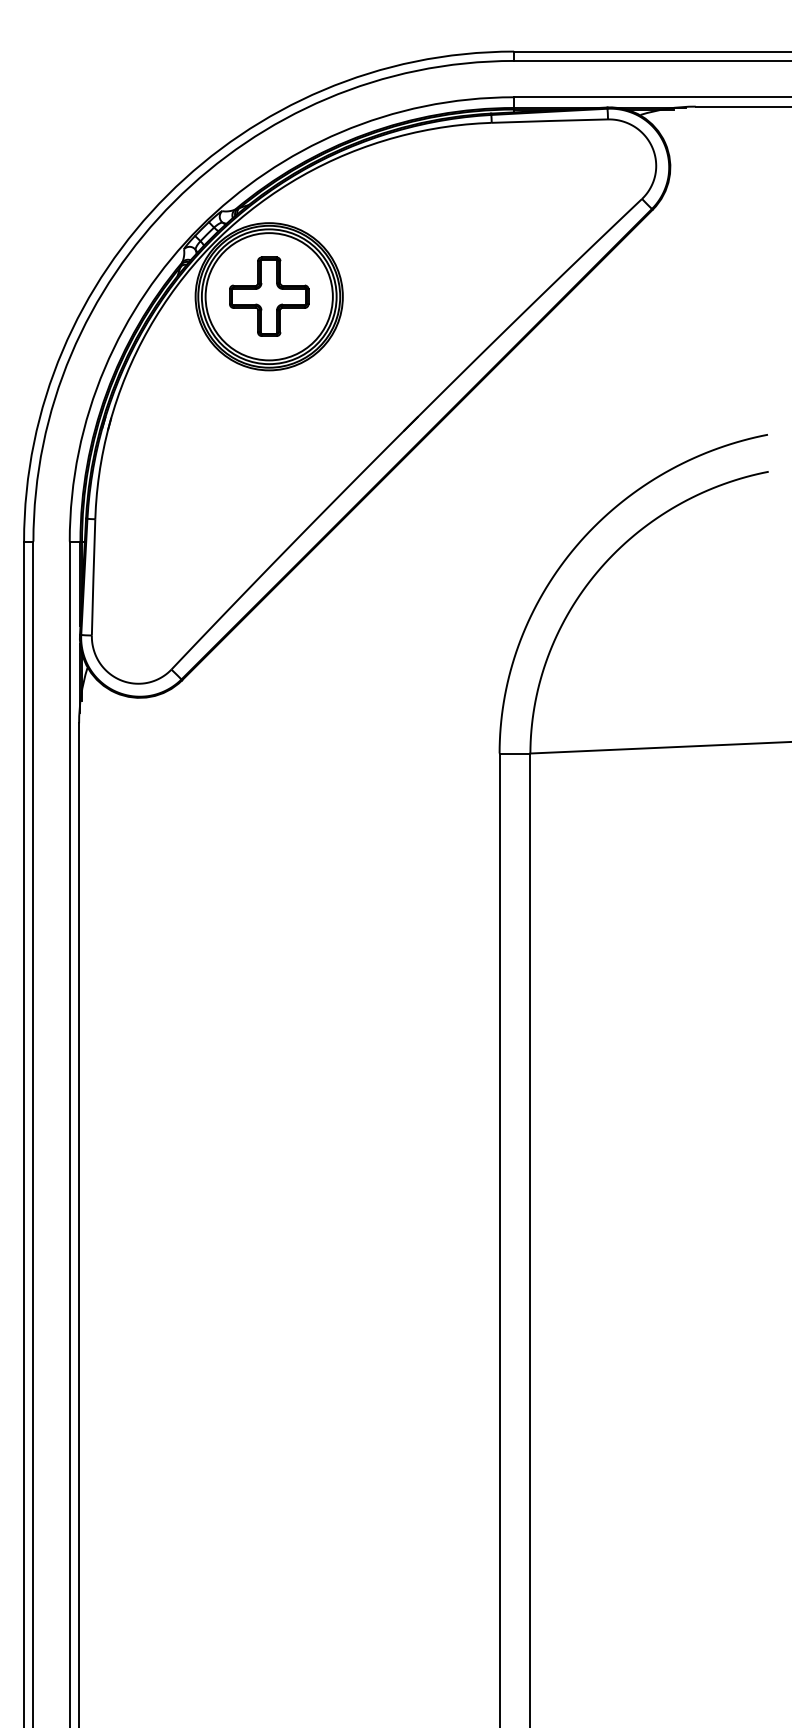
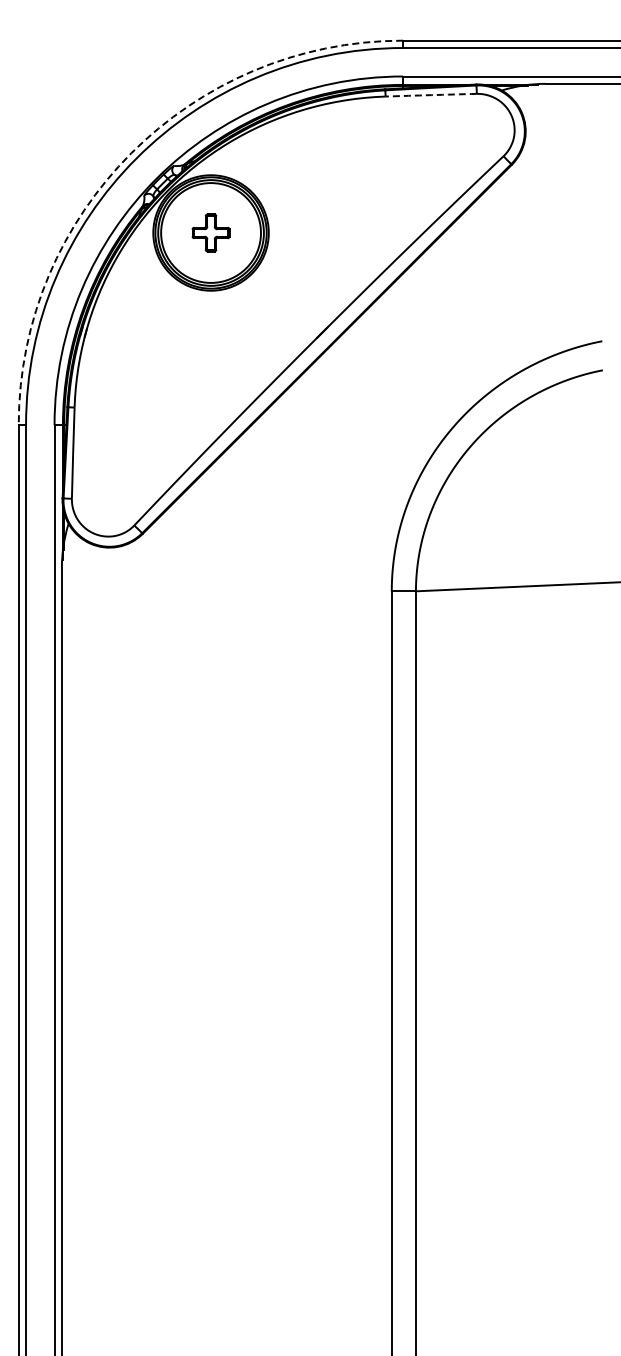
arc: (550, 121) -> (431, 95), solid -> dashed
arc: (167, 195) -> (131, 153), solid -> dashed
part: (268, 296) -> (210, 232), size x0.6

